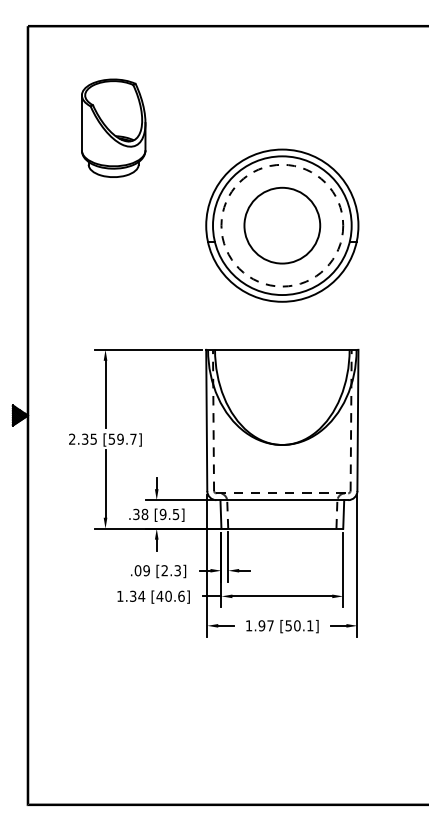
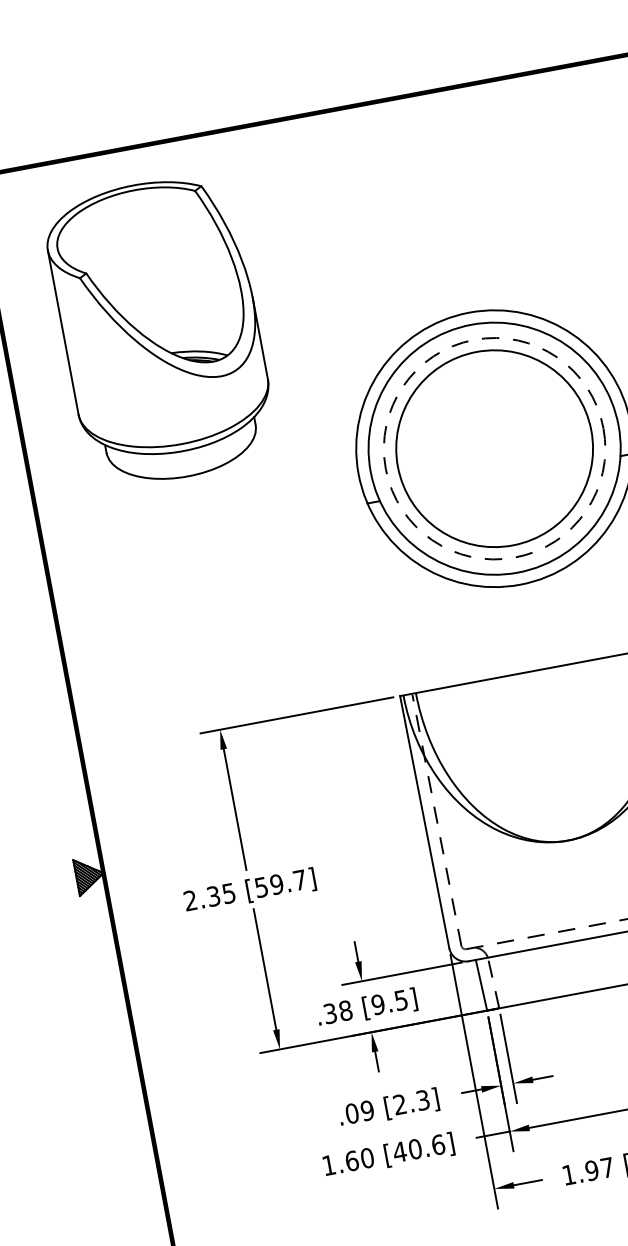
part: (113, 128) -> (160, 331), size x1.67
circle: (282, 225) -> (494, 448), size x1.43
text: (137, 595) -> (359, 1158), 1.34 -> 1.60

